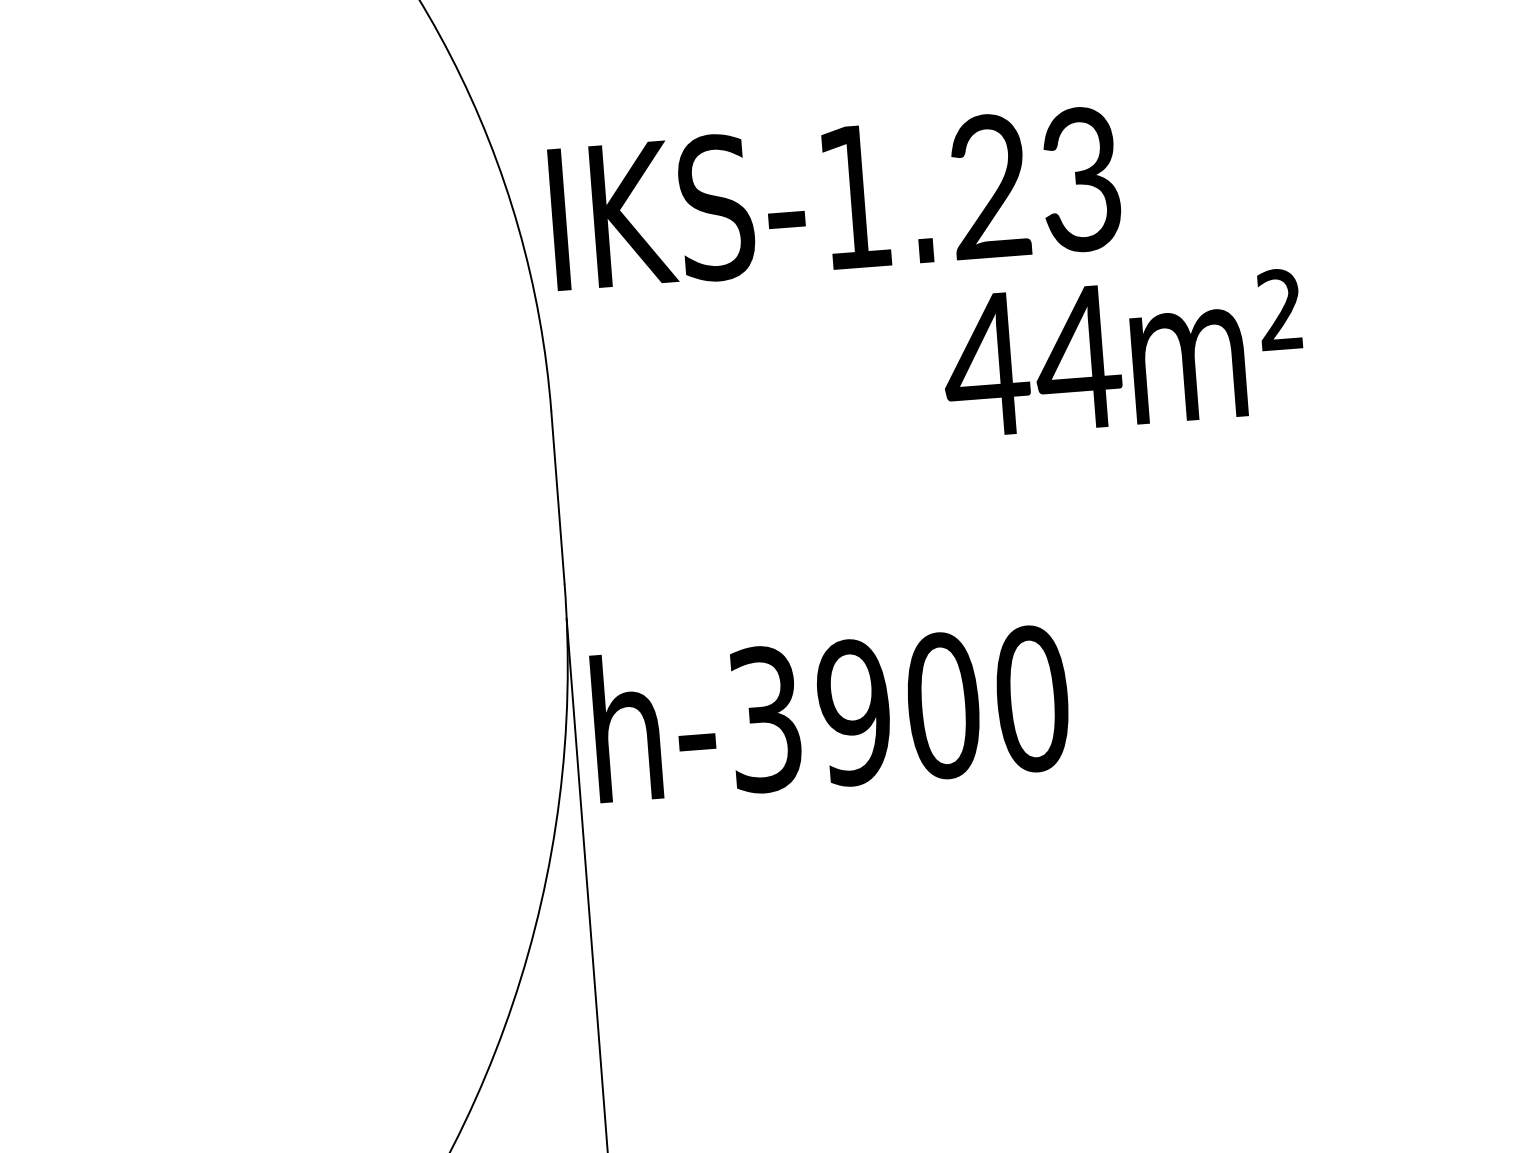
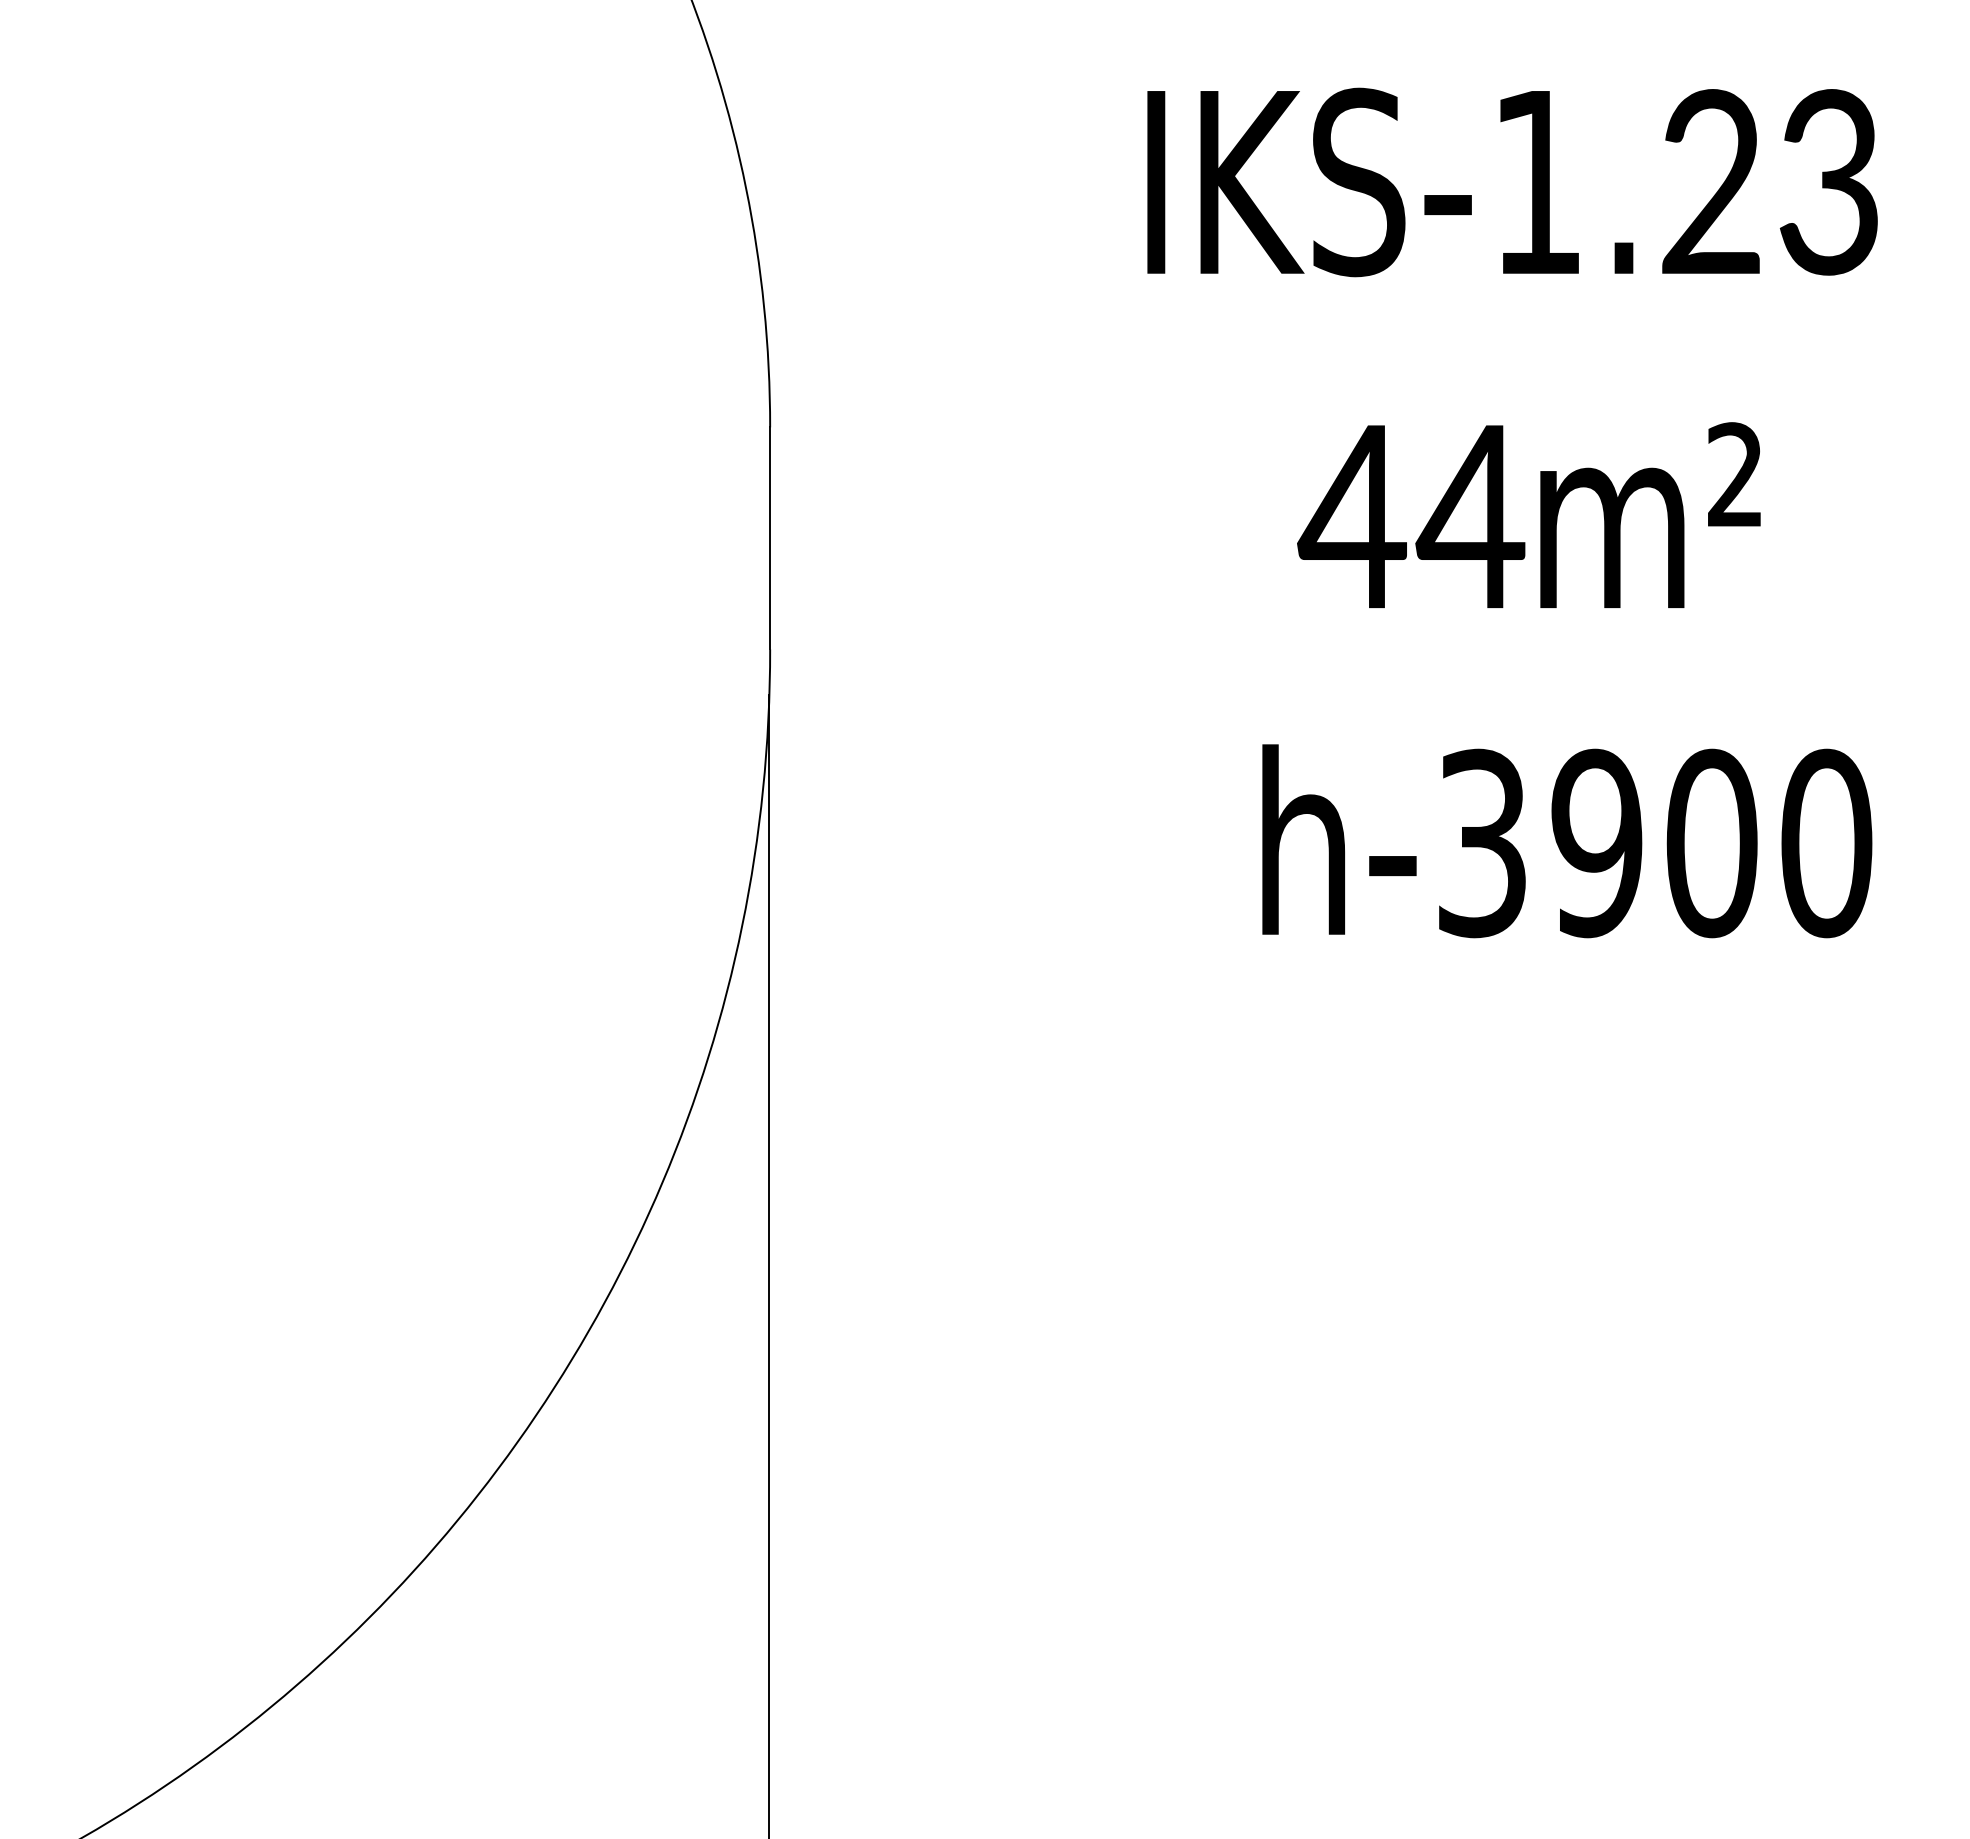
text: (835, 198) -> (1512, 182), moved
text: (1122, 352) -> (1528, 514), moved
text: (831, 712) -> (1567, 841), moved

